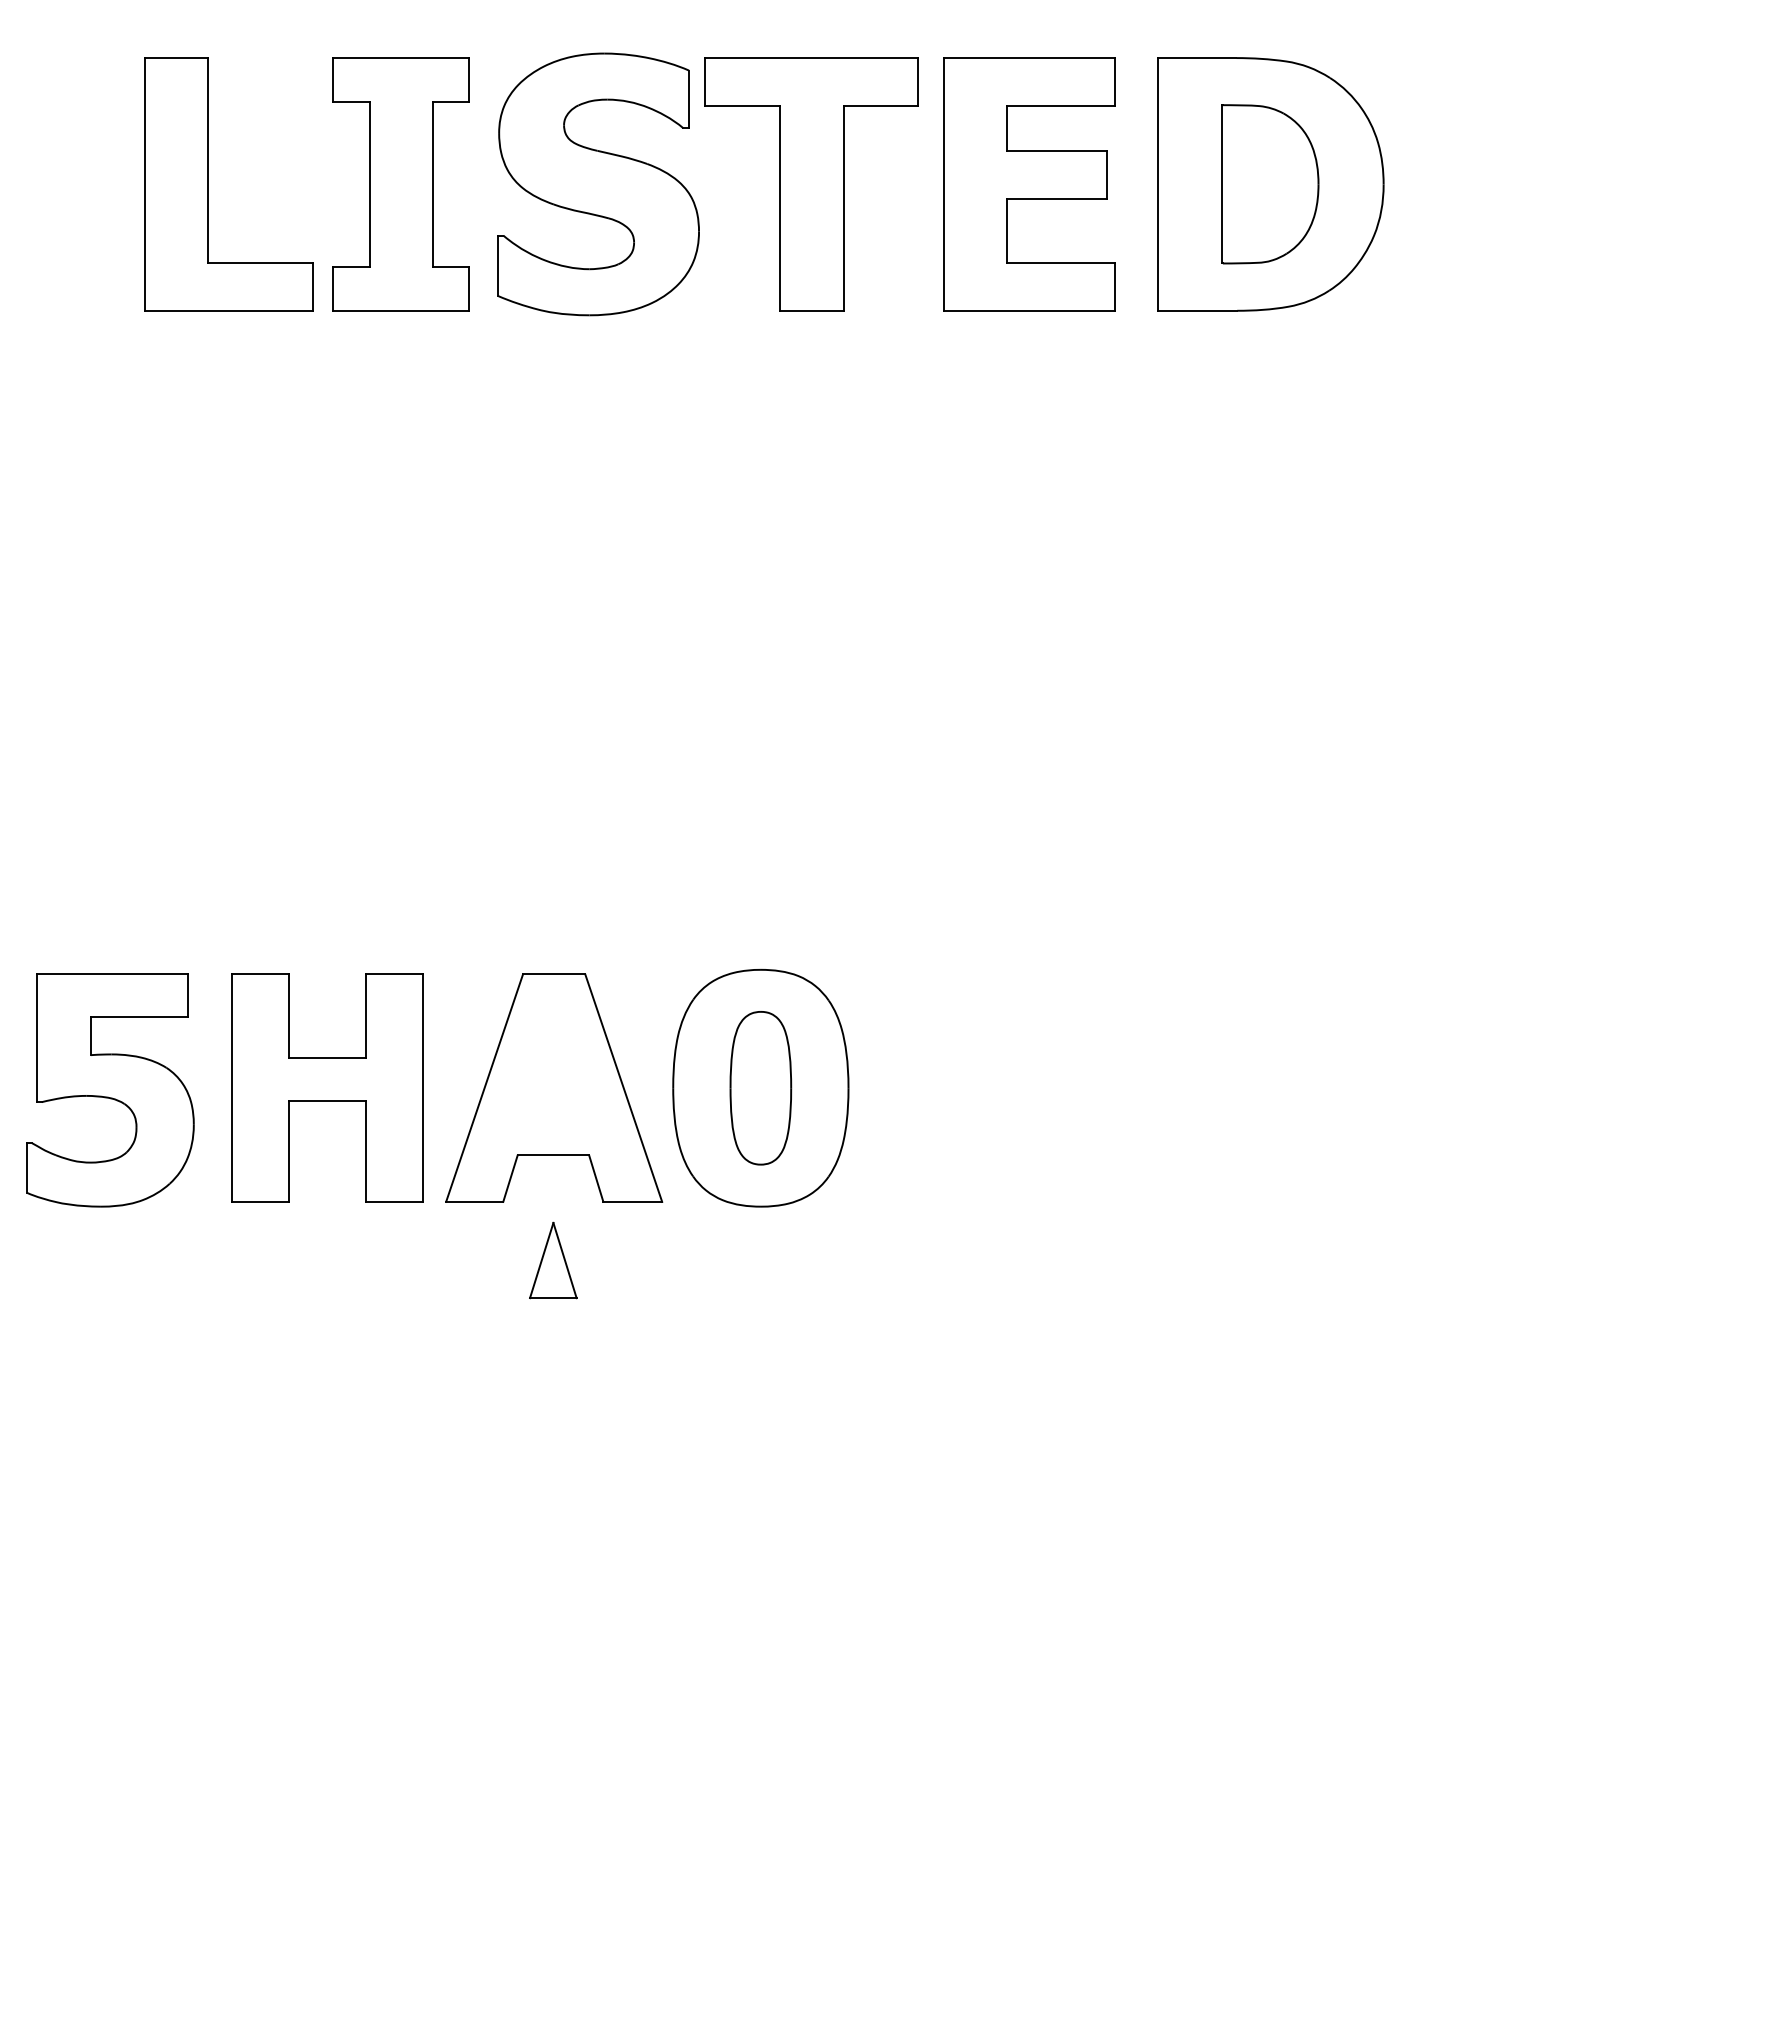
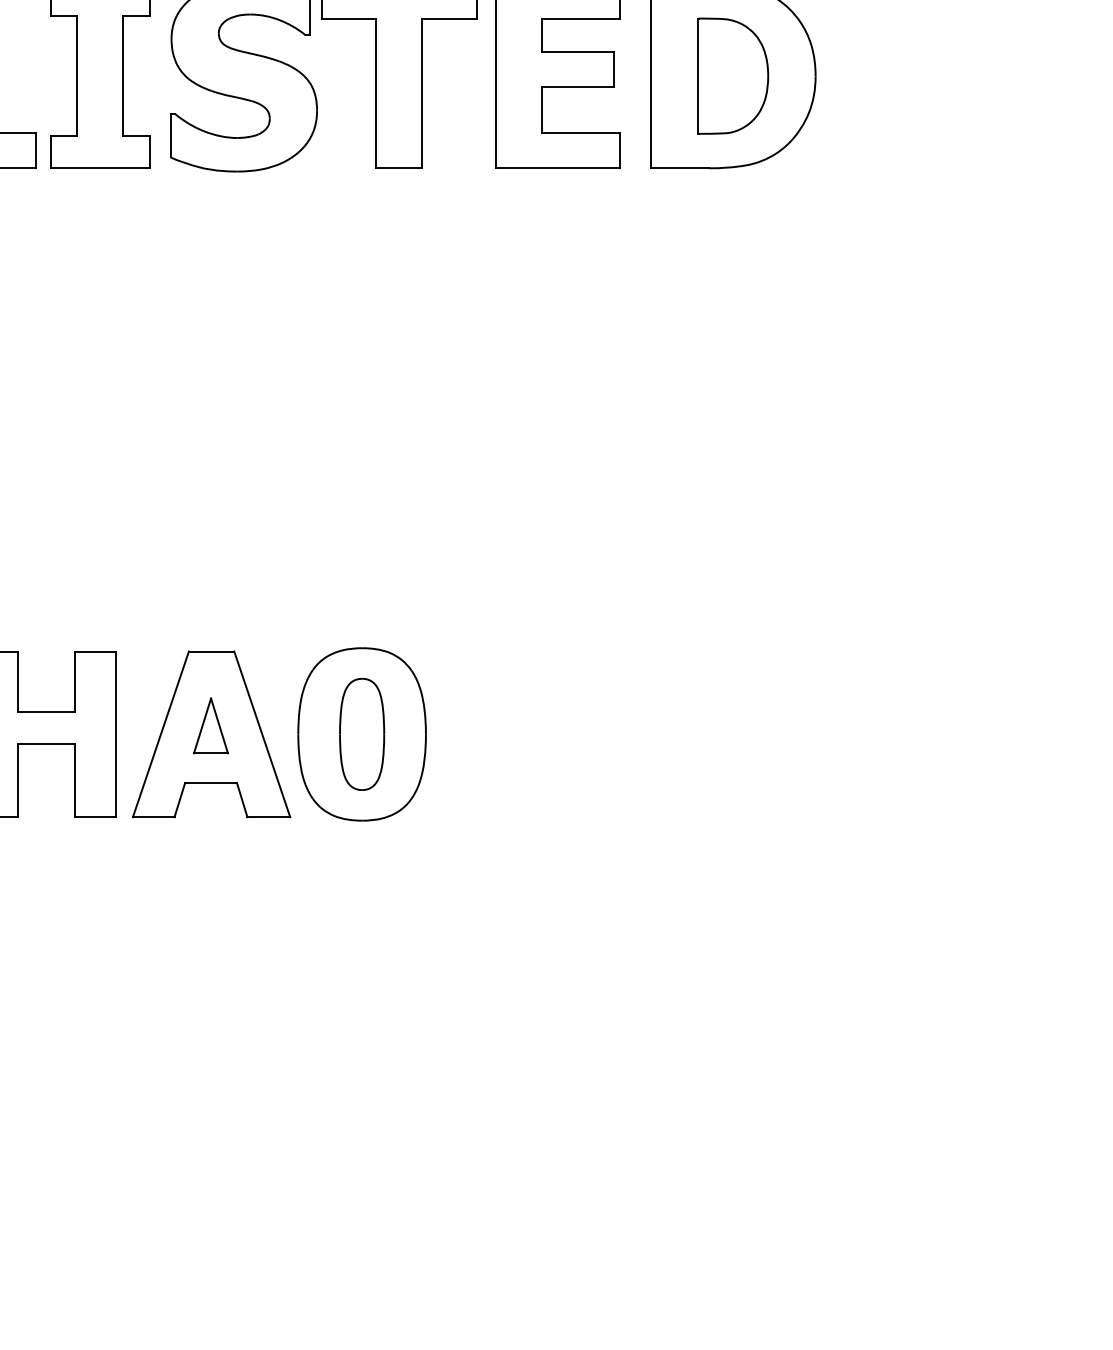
part: (553, 1260) -> (211, 725), moved

